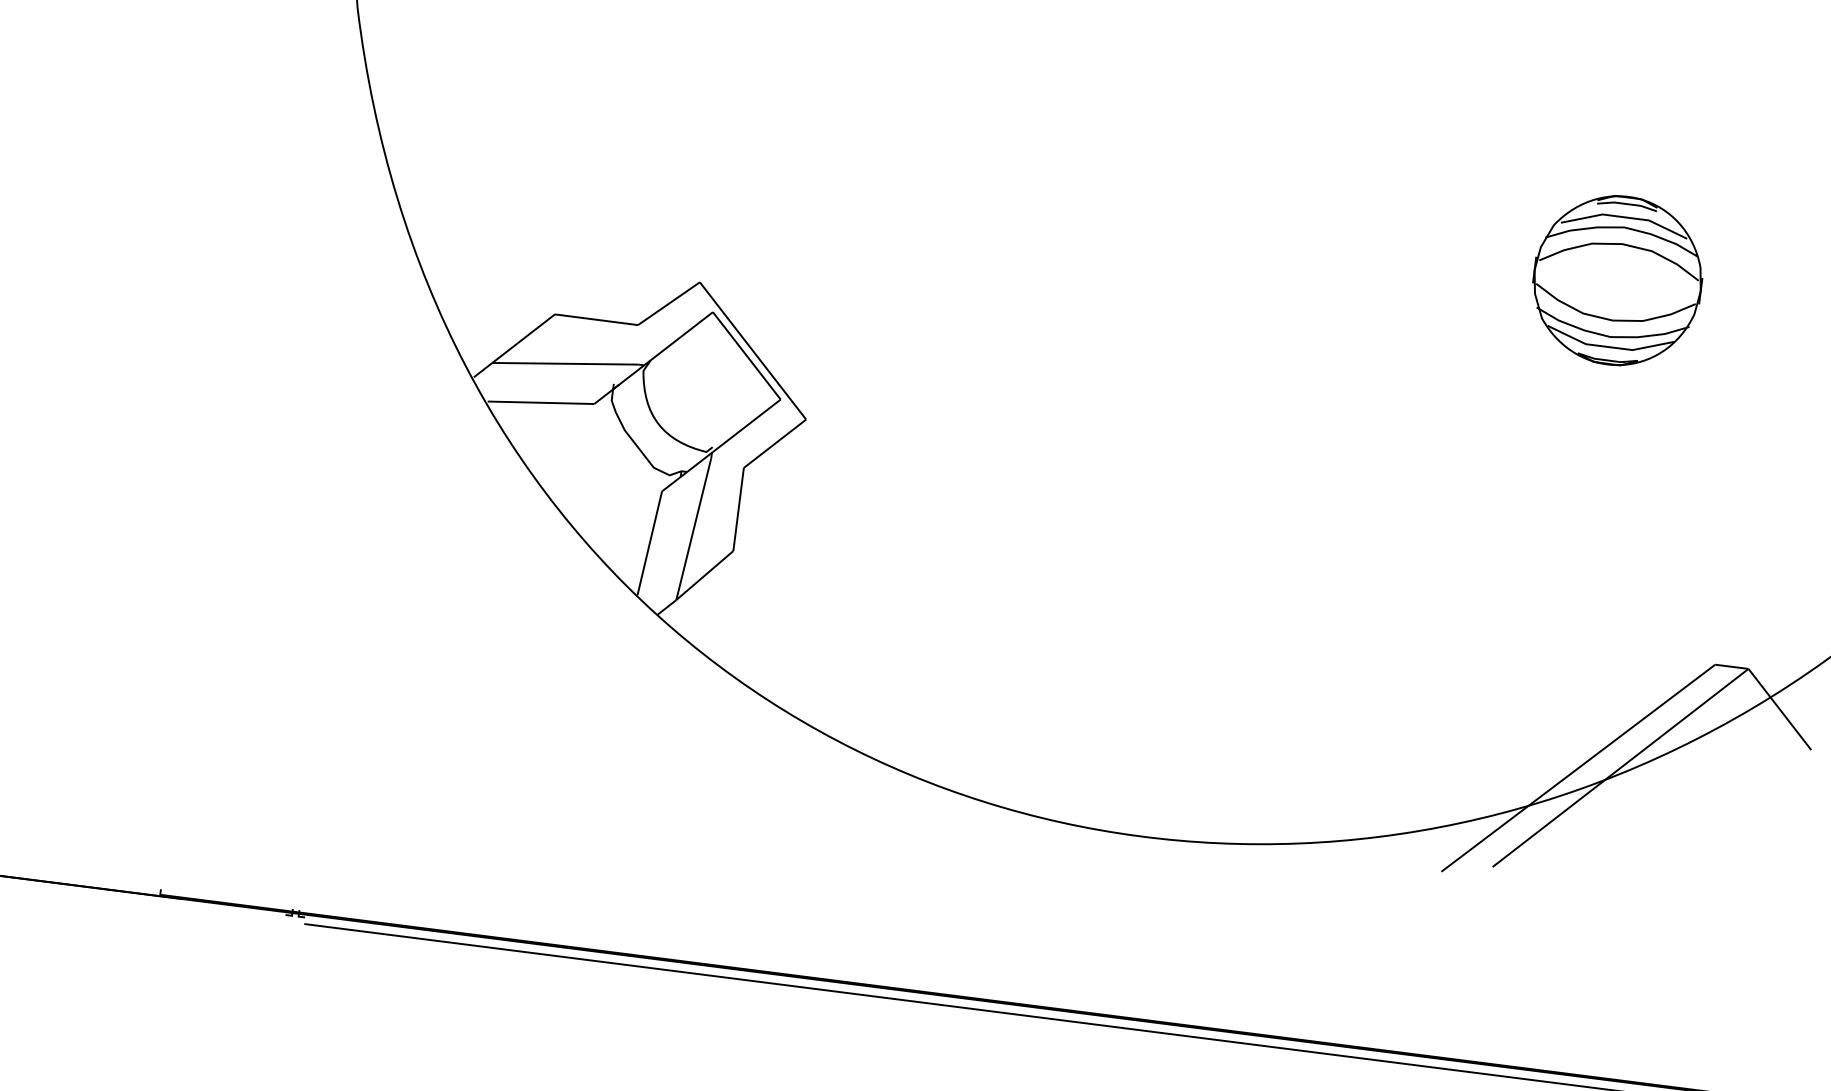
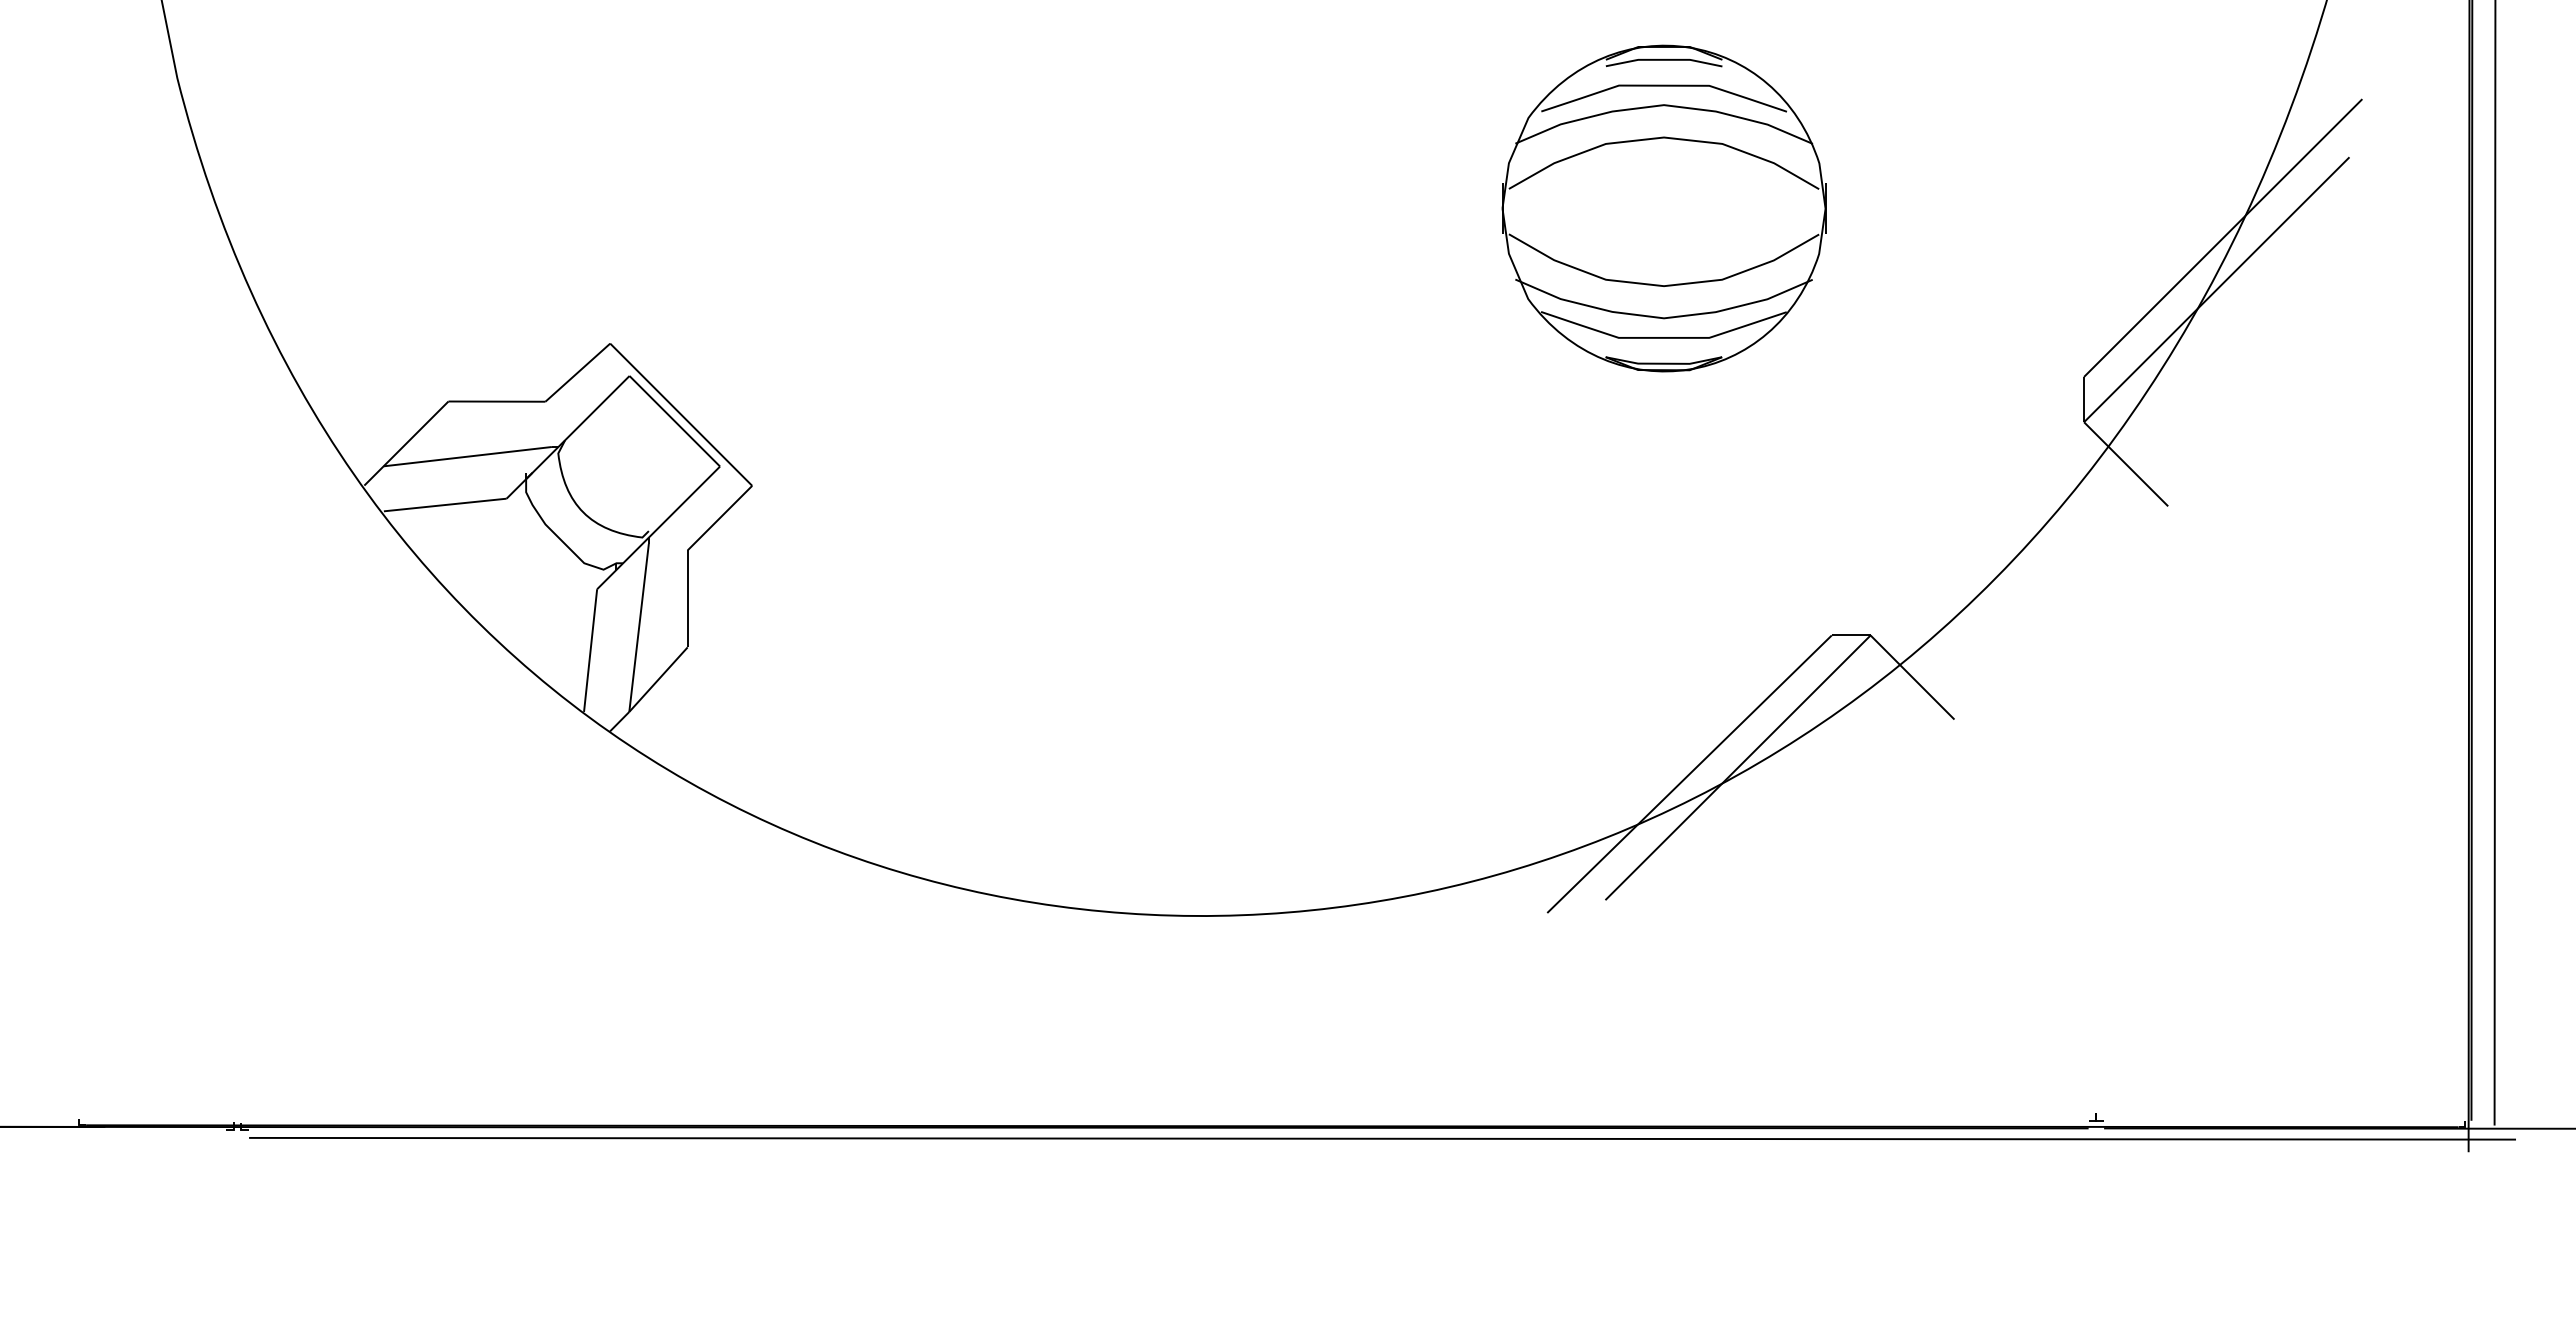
part: (1617, 280) -> (1663, 208), size x1.67

